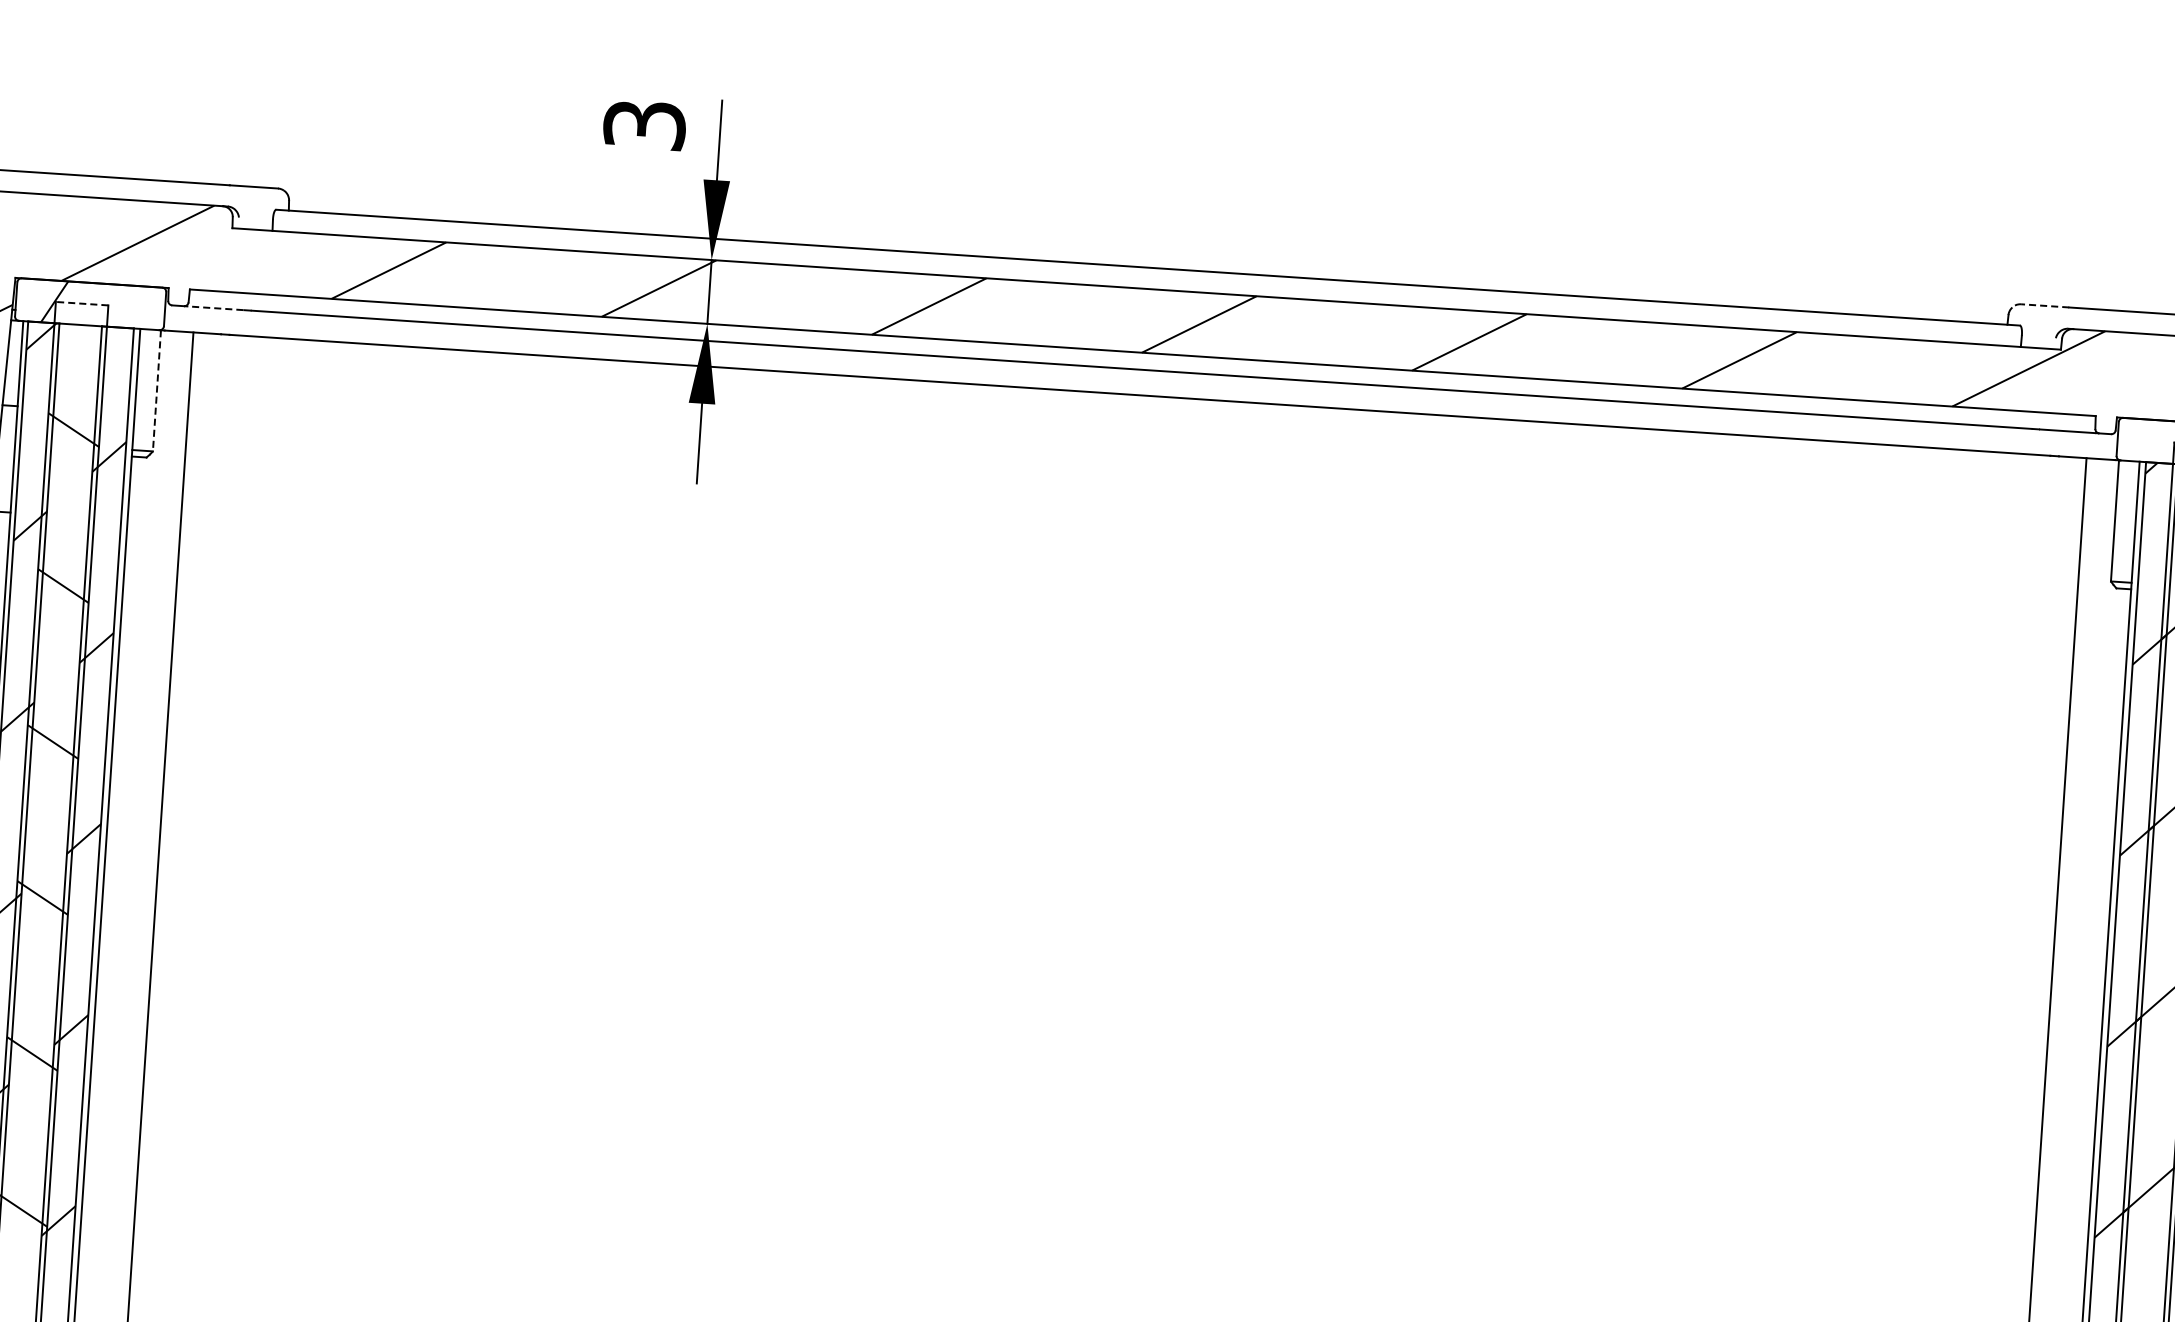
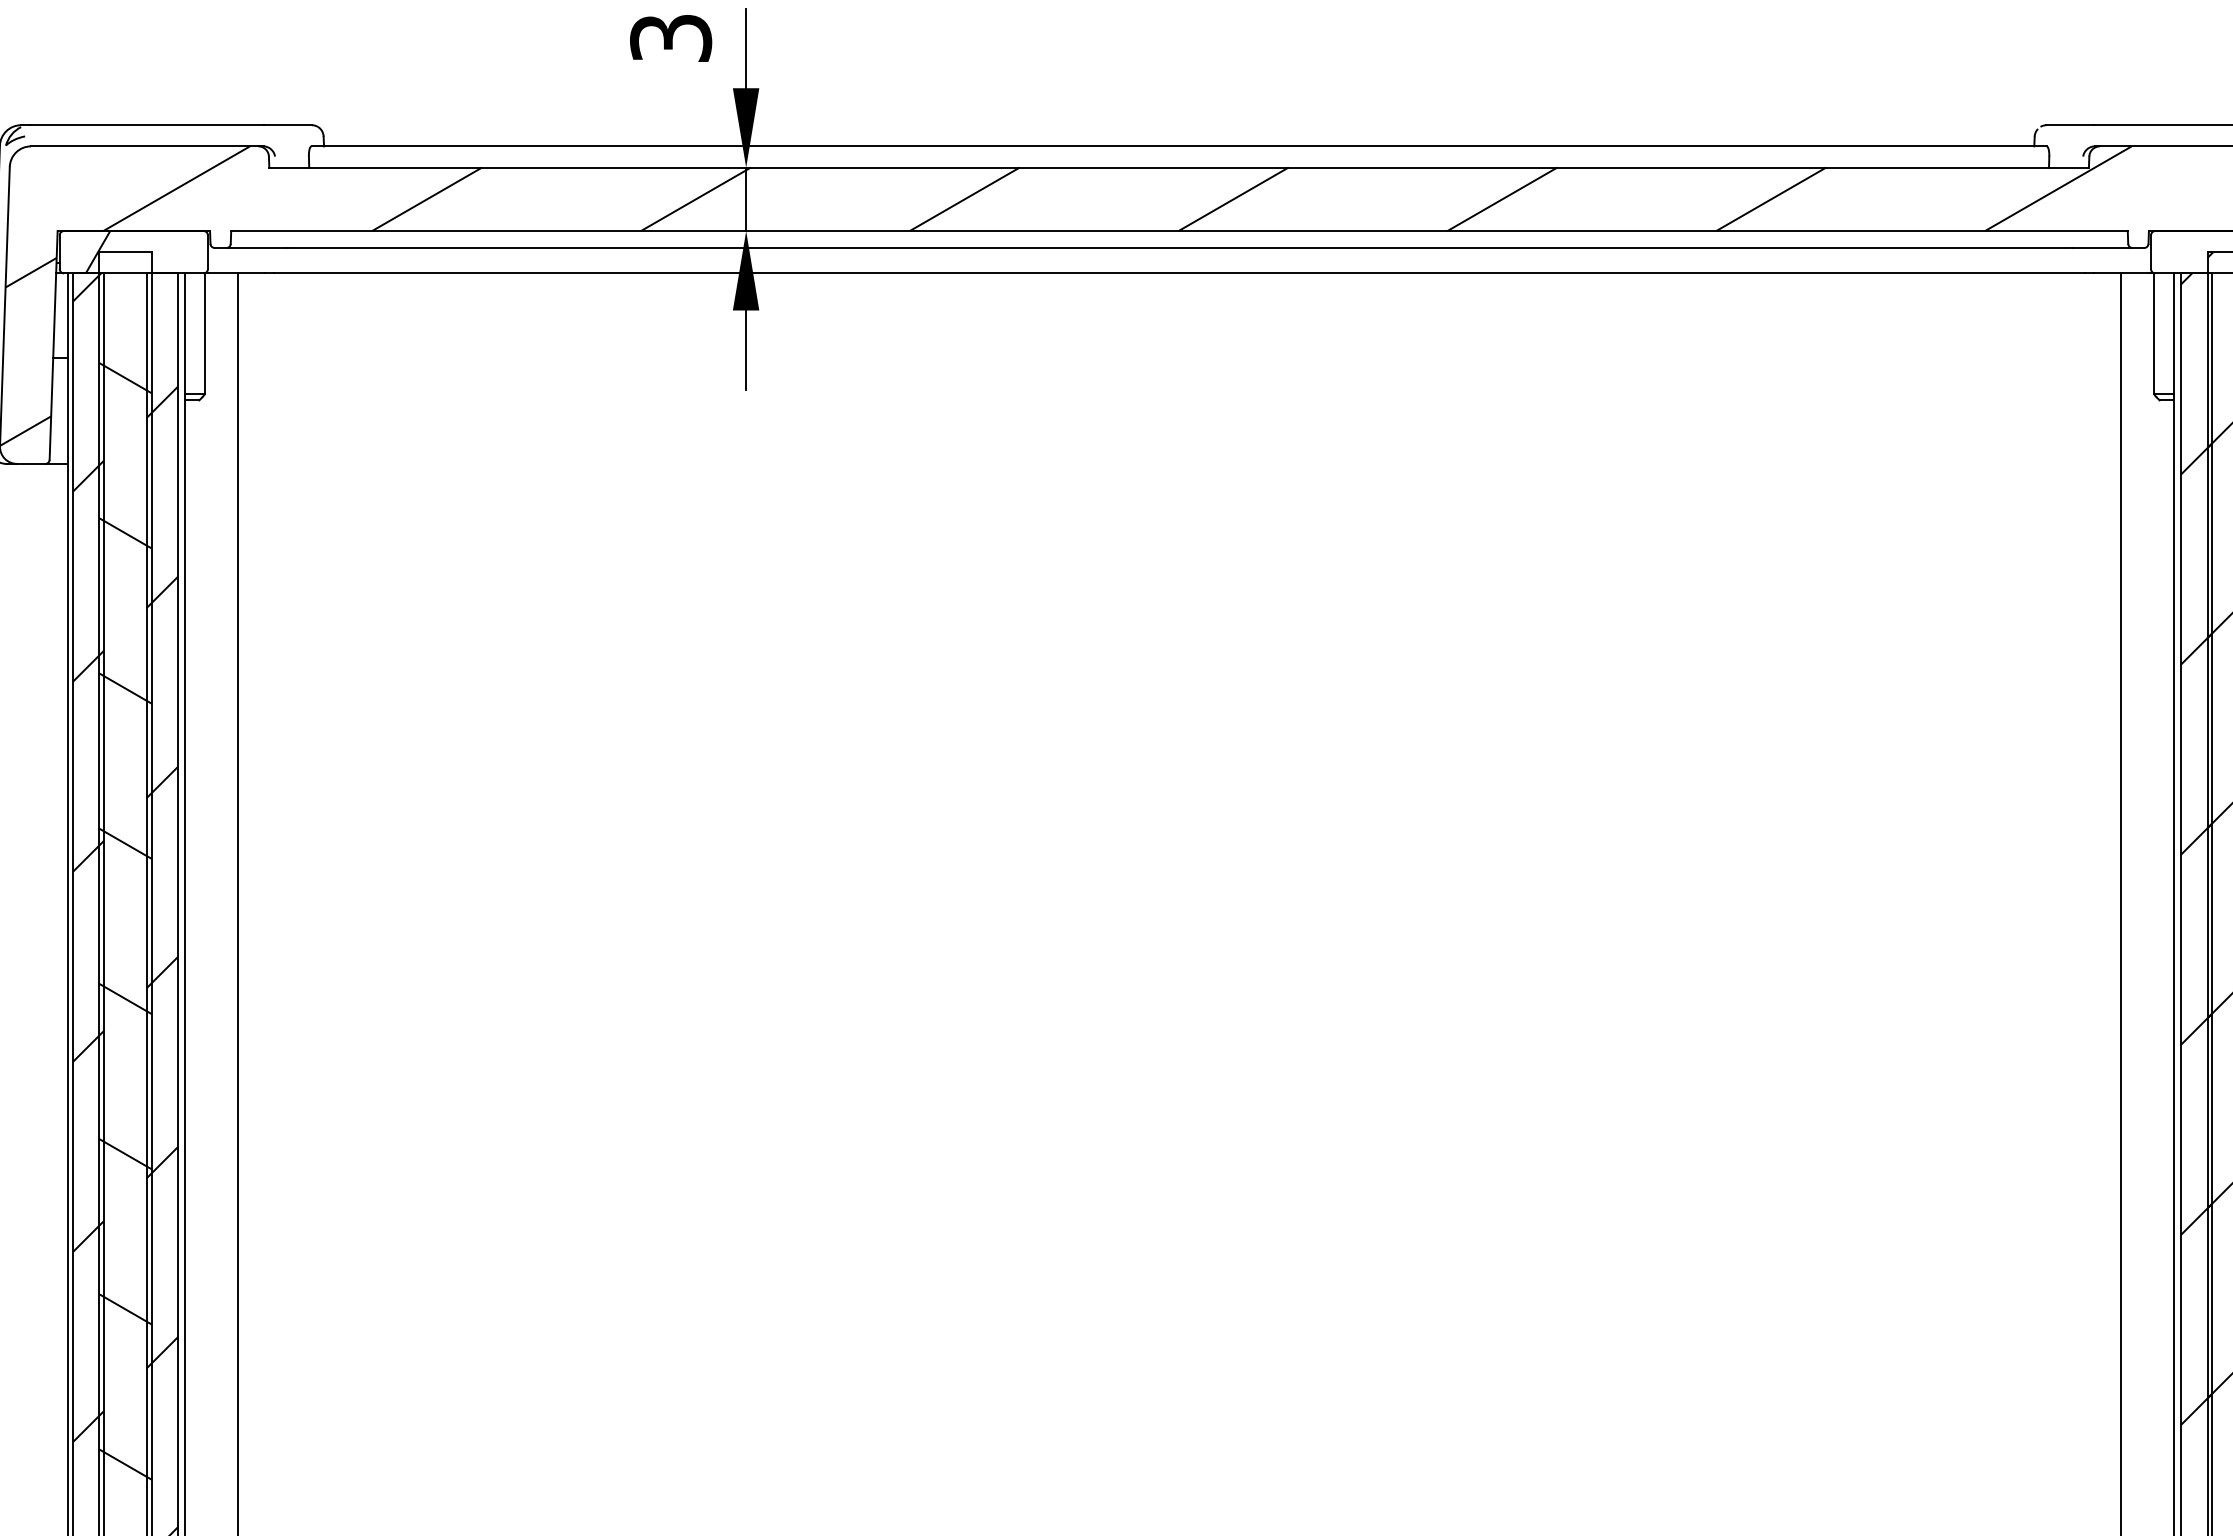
line: (81, 303) -> (124, 252), dashed -> solid
line: (2045, 306) -> (2070, 125), dashed -> solid
line: (215, 308) -> (257, 248), dashed -> solid
line: (157, 391) -> (205, 334), dashed -> solid

